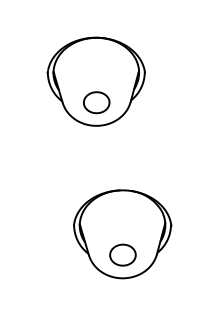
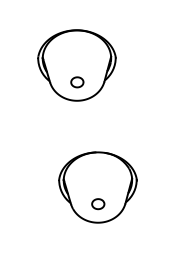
part: (96, 102) -> (77, 82), size x0.6
part: (122, 254) -> (97, 203), size x0.6

